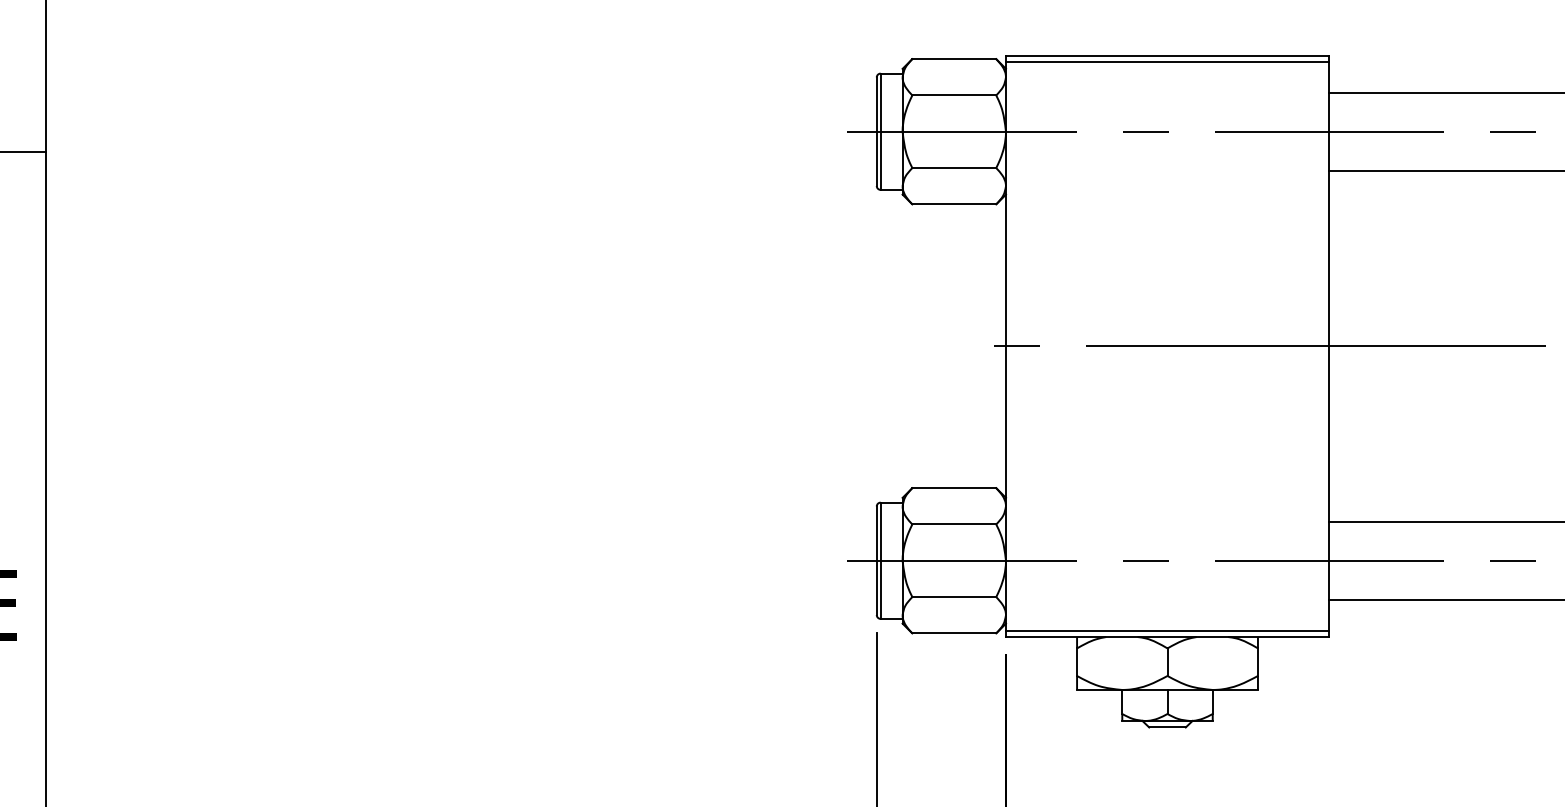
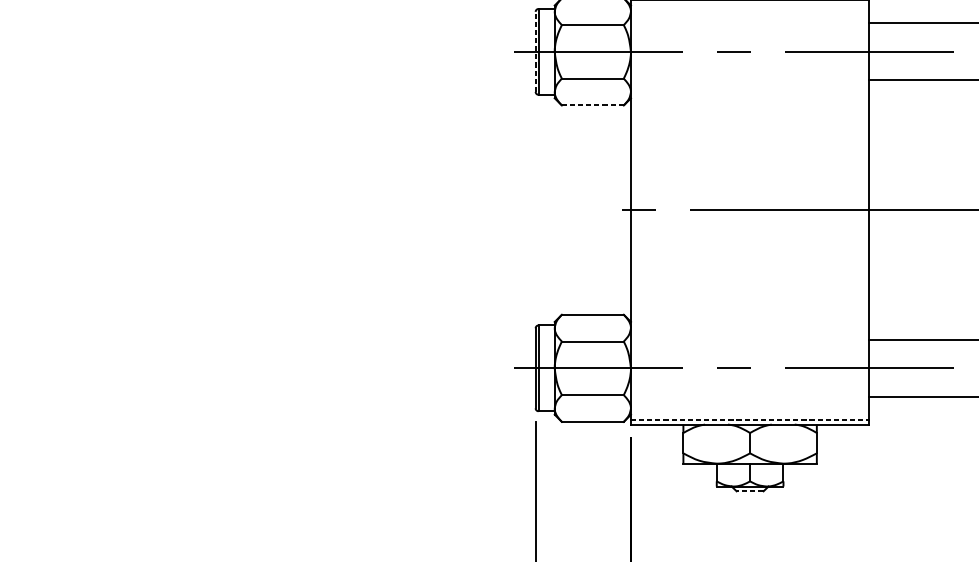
line: (876, 131) -> (535, 51), solid -> dashed
line: (954, 204) -> (593, 105), solid -> dashed
line: (1167, 630) -> (750, 419), solid -> dashed
line: (1167, 727) -> (750, 491), solid -> dashed

